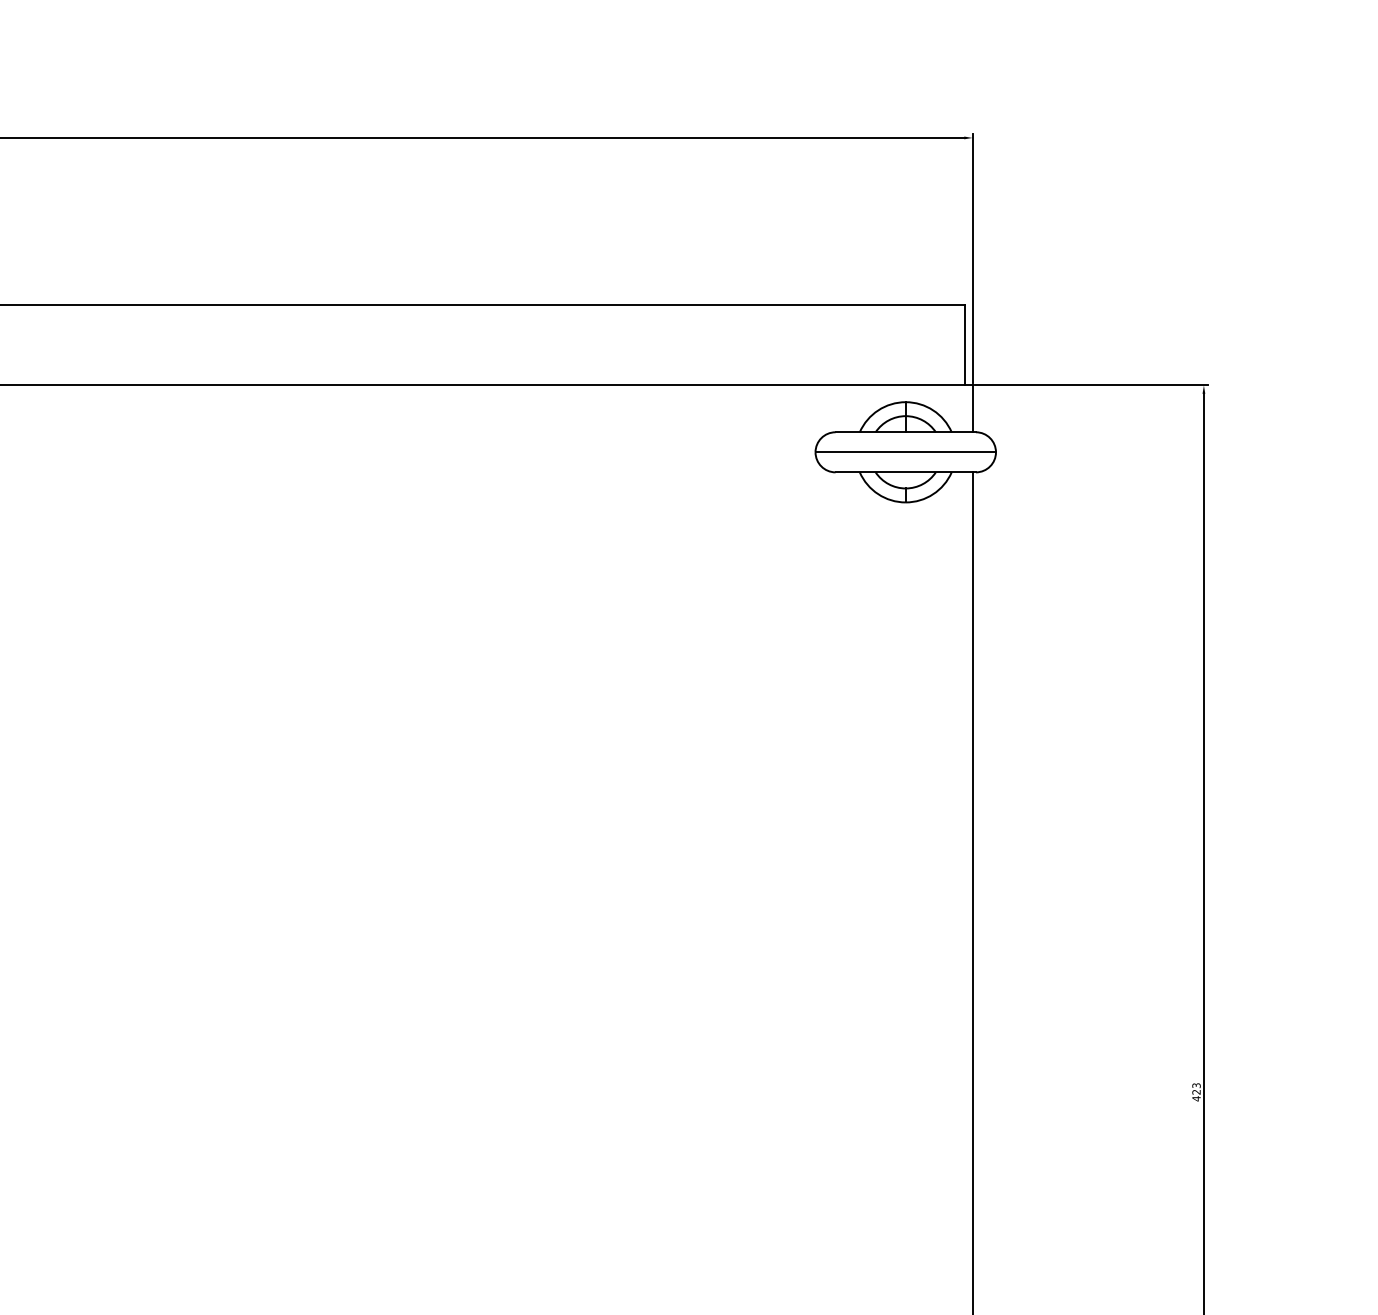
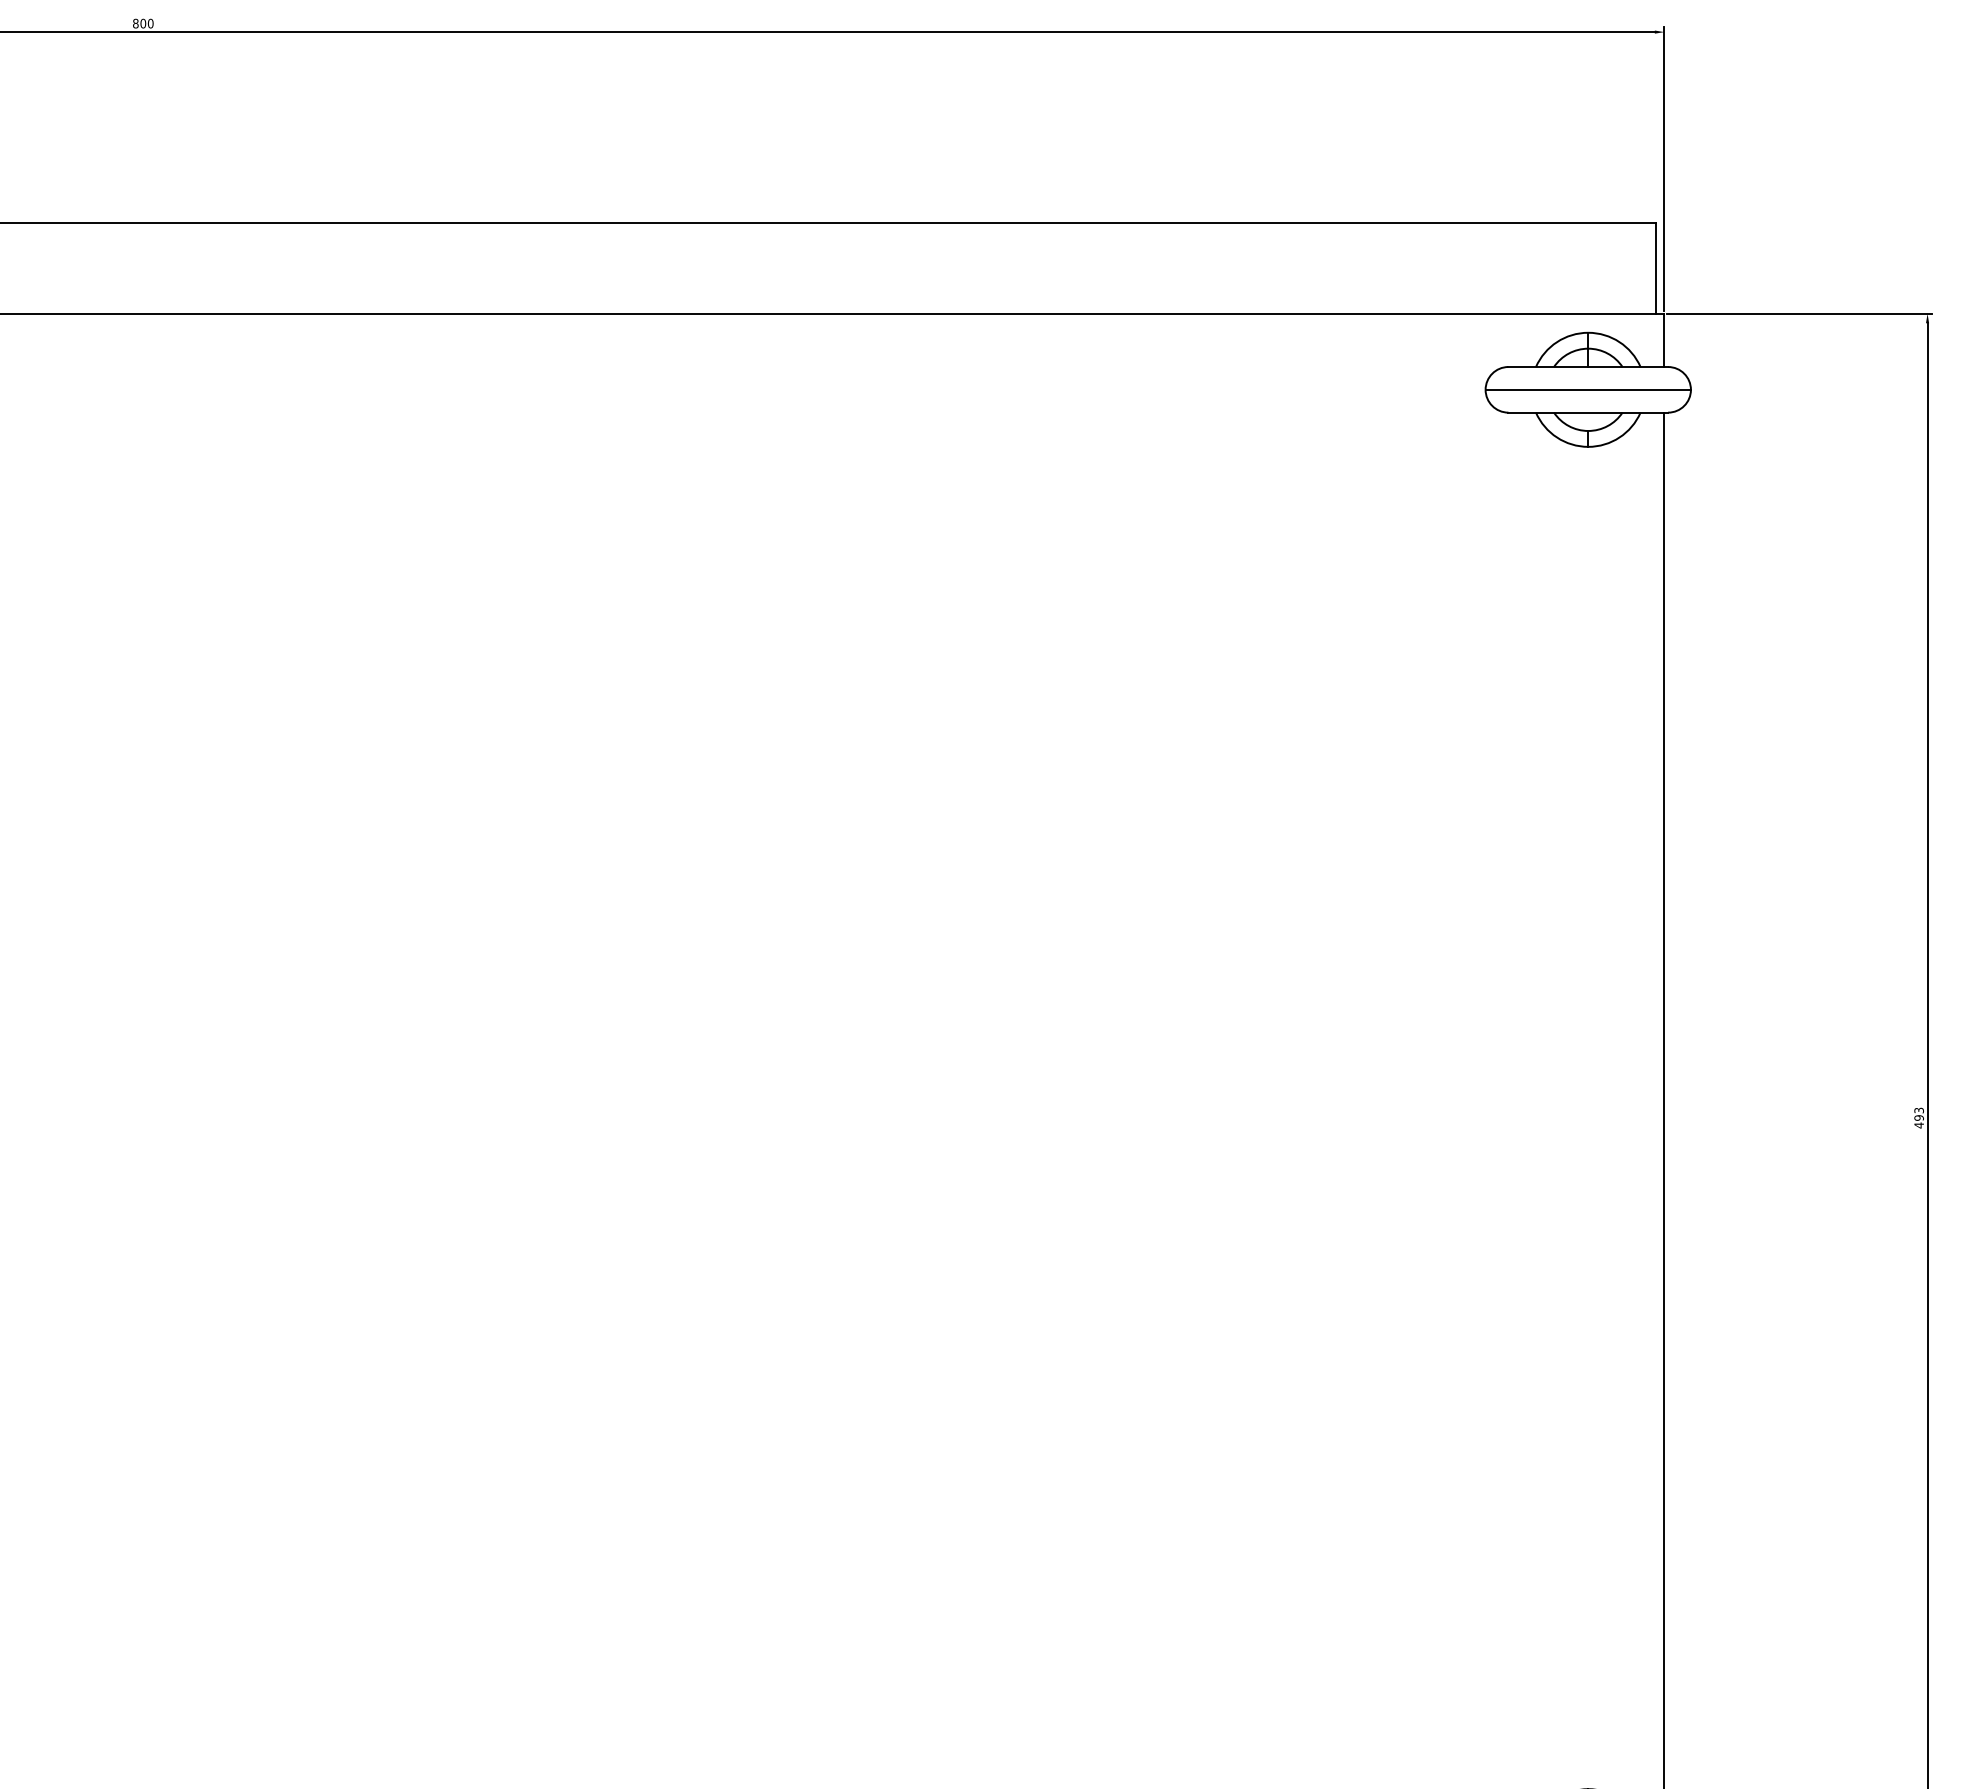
text: (1195, 1091) -> (1918, 1117), 423 -> 493

